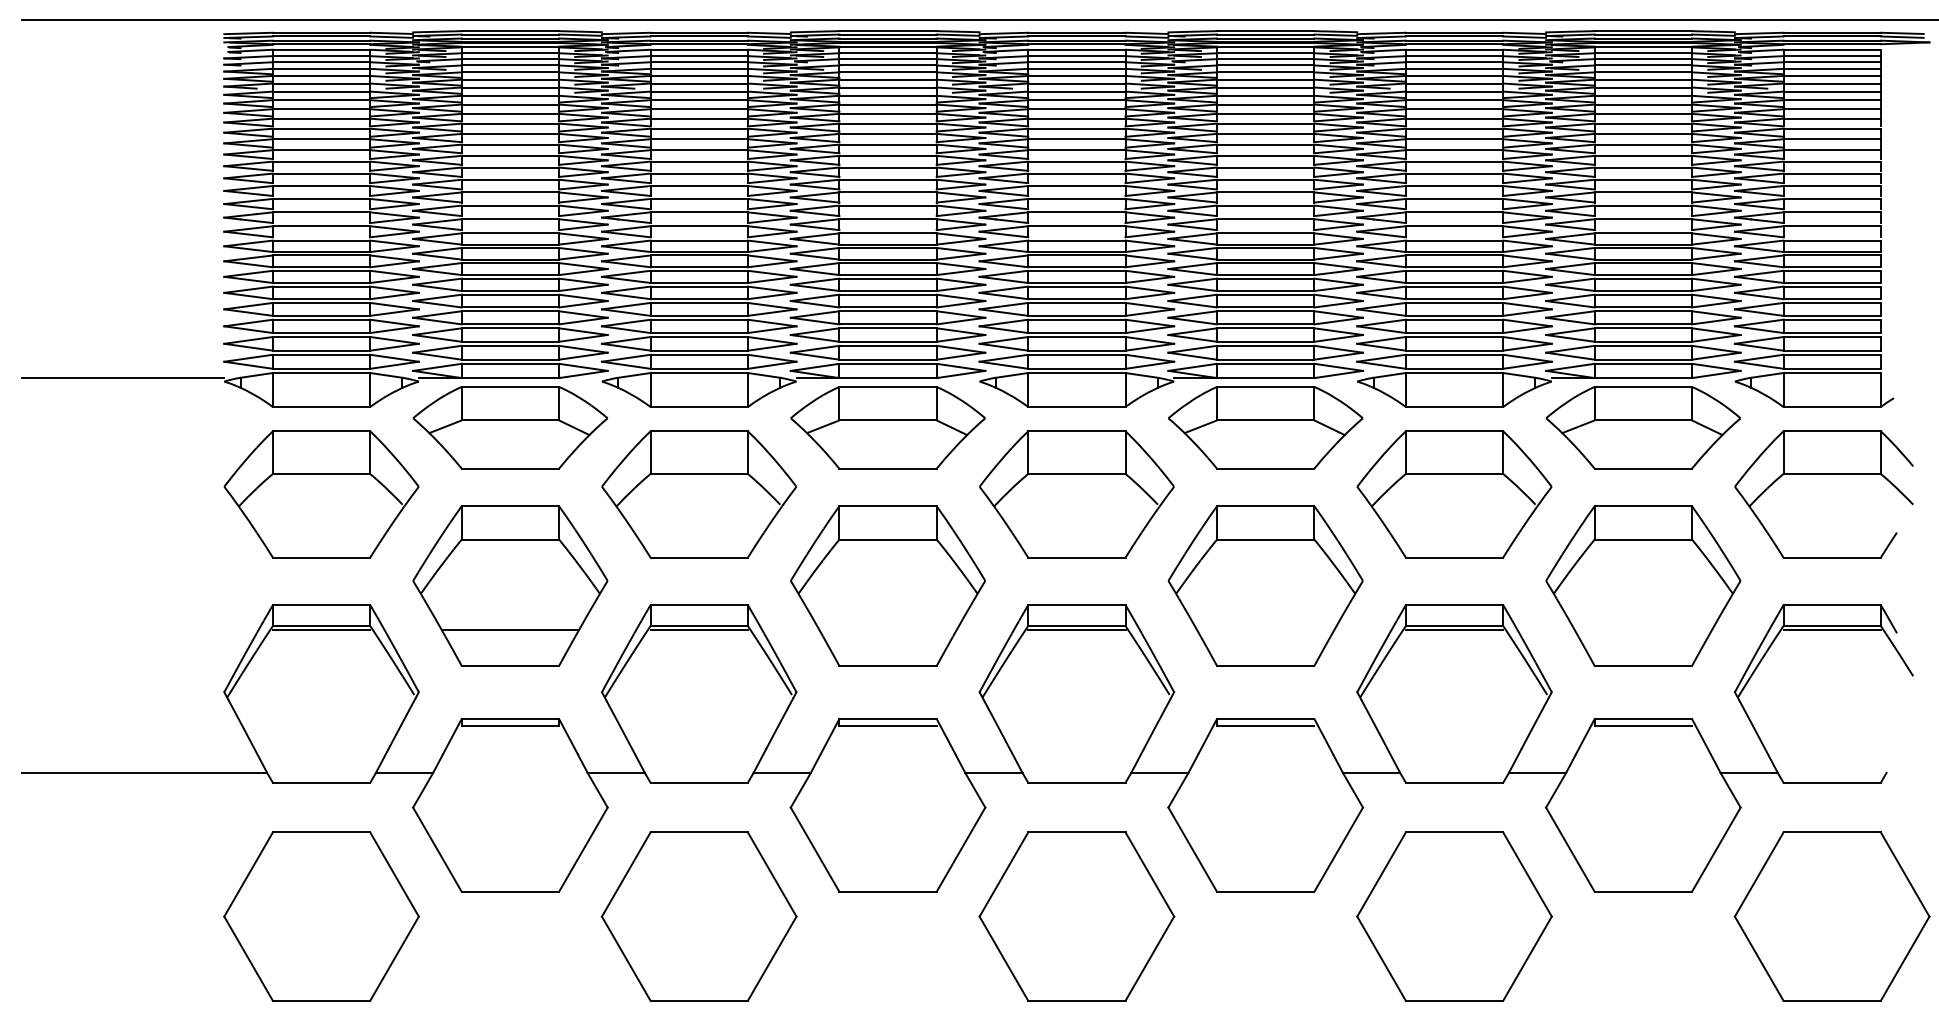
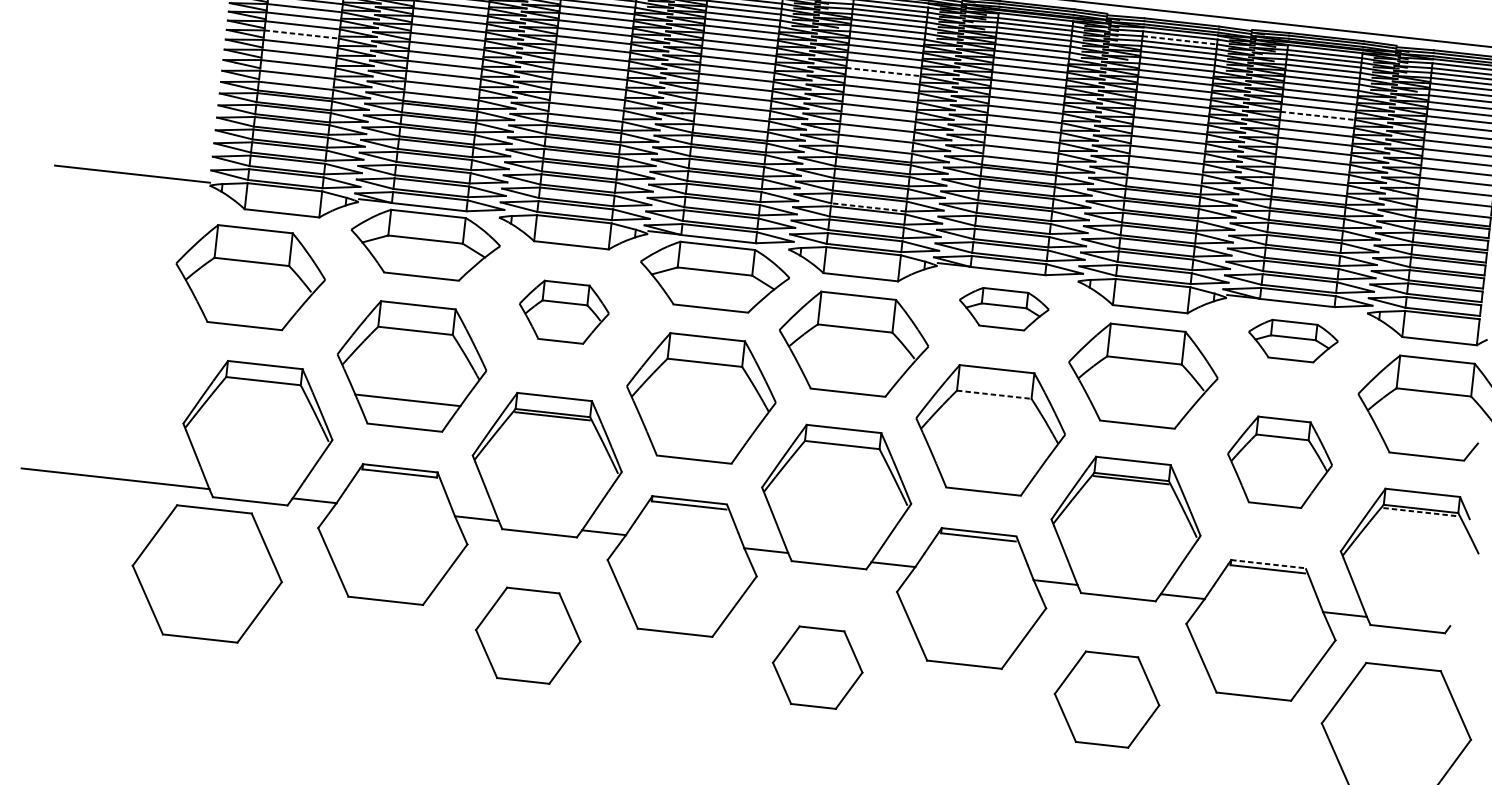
line: (1454, 56) -> (1179, 40), solid -> dashed
line: (1643, 133) -> (1318, 115), solid -> dashed
line: (1076, 139) -> (883, 72), solid -> dashed
line: (321, 173) -> (301, 34), solid -> dashed
line: (1076, 315) -> (868, 207), solid -> dashed
part: (1265, 427) -> (1003, 308), size x0.6
part: (1642, 427) -> (1292, 340), size x0.6
part: (321, 494) -> (250, 277), moved
part: (698, 494) -> (563, 312), size x0.6
line: (1265, 539) -> (994, 394), solid -> dashed
part: (1643, 585) -> (1279, 461), size x0.7
line: (321, 630) -> (263, 384), removed
line: (1076, 630) -> (841, 448), removed
line: (1832, 630) -> (1420, 512), solid -> dashed
line: (1643, 718) -> (1268, 563), solid -> dashed
part: (321, 916) -> (207, 573), moved
part: (698, 916) -> (527, 635), size x0.7
part: (1076, 916) -> (817, 667), size x0.6
part: (1454, 916) -> (1107, 699), size x0.7

